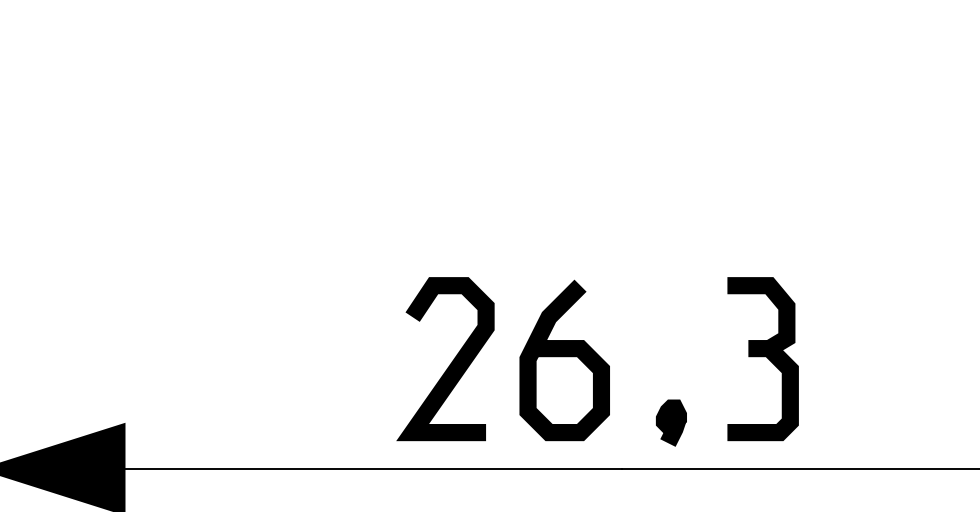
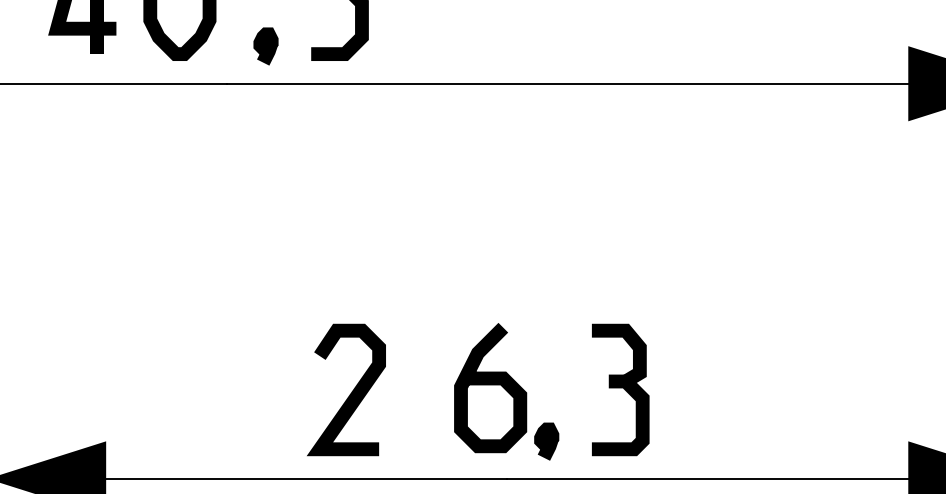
curve: (564, 357) -> (490, 385), moved
curve: (451, 360) -> (351, 391), moved

